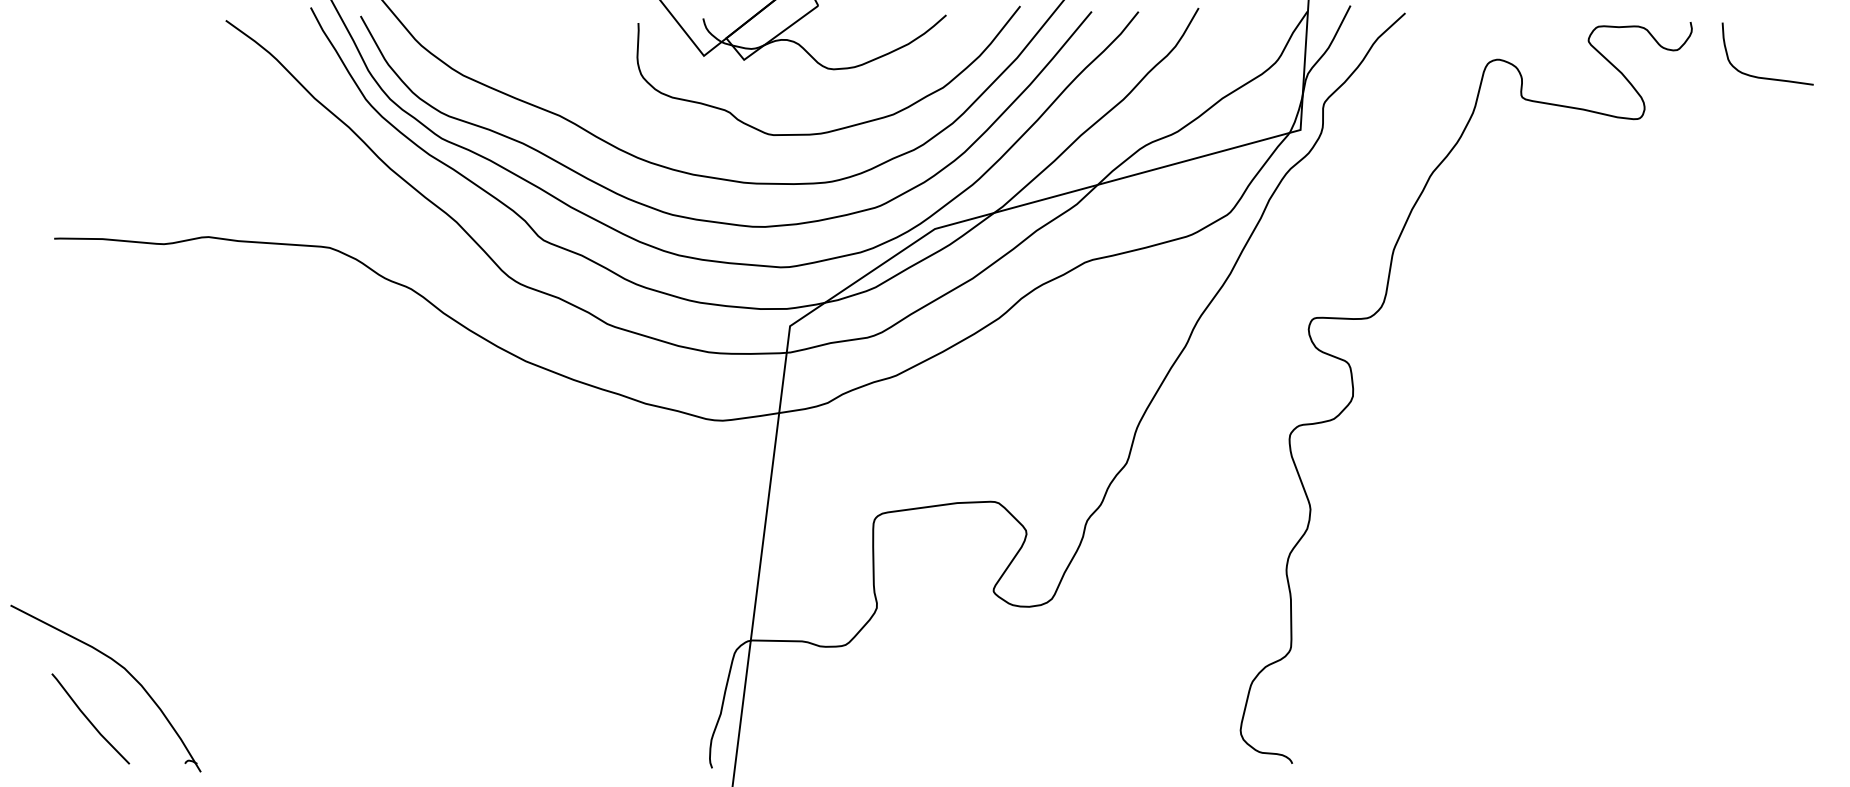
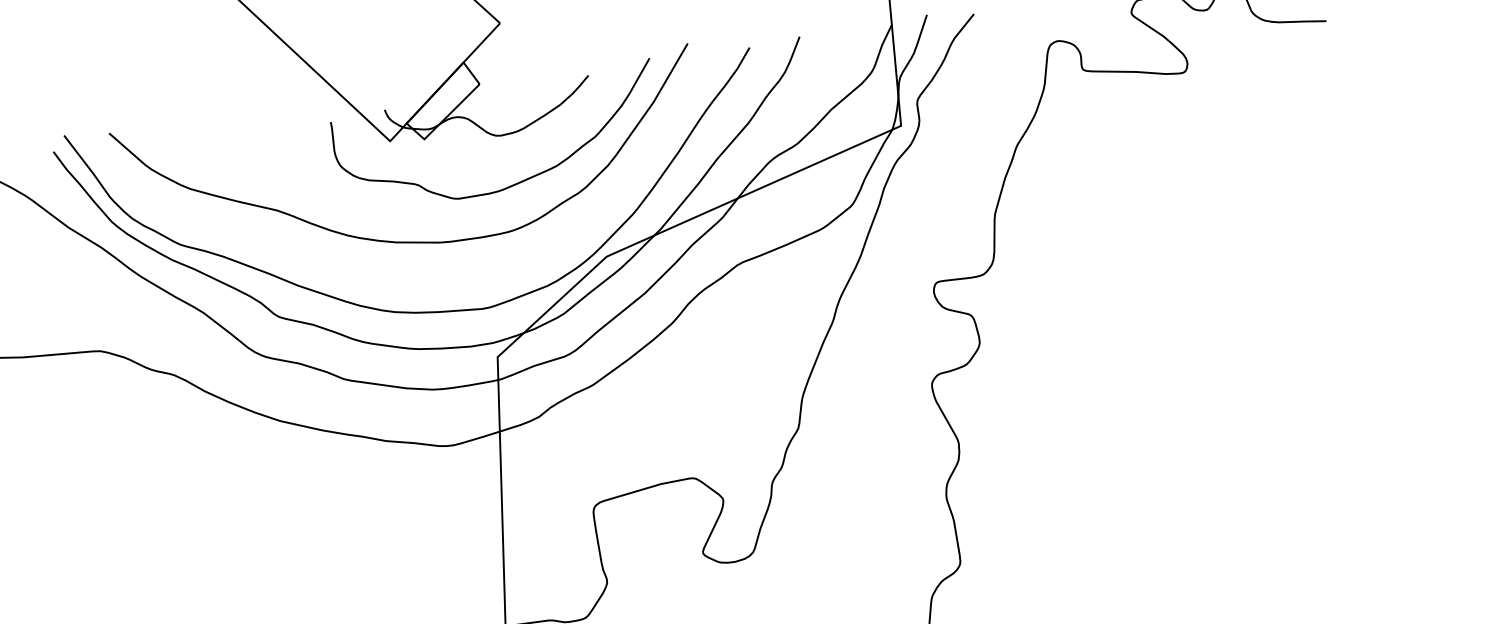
curve: (712, 220) -> (418, 278), removed

